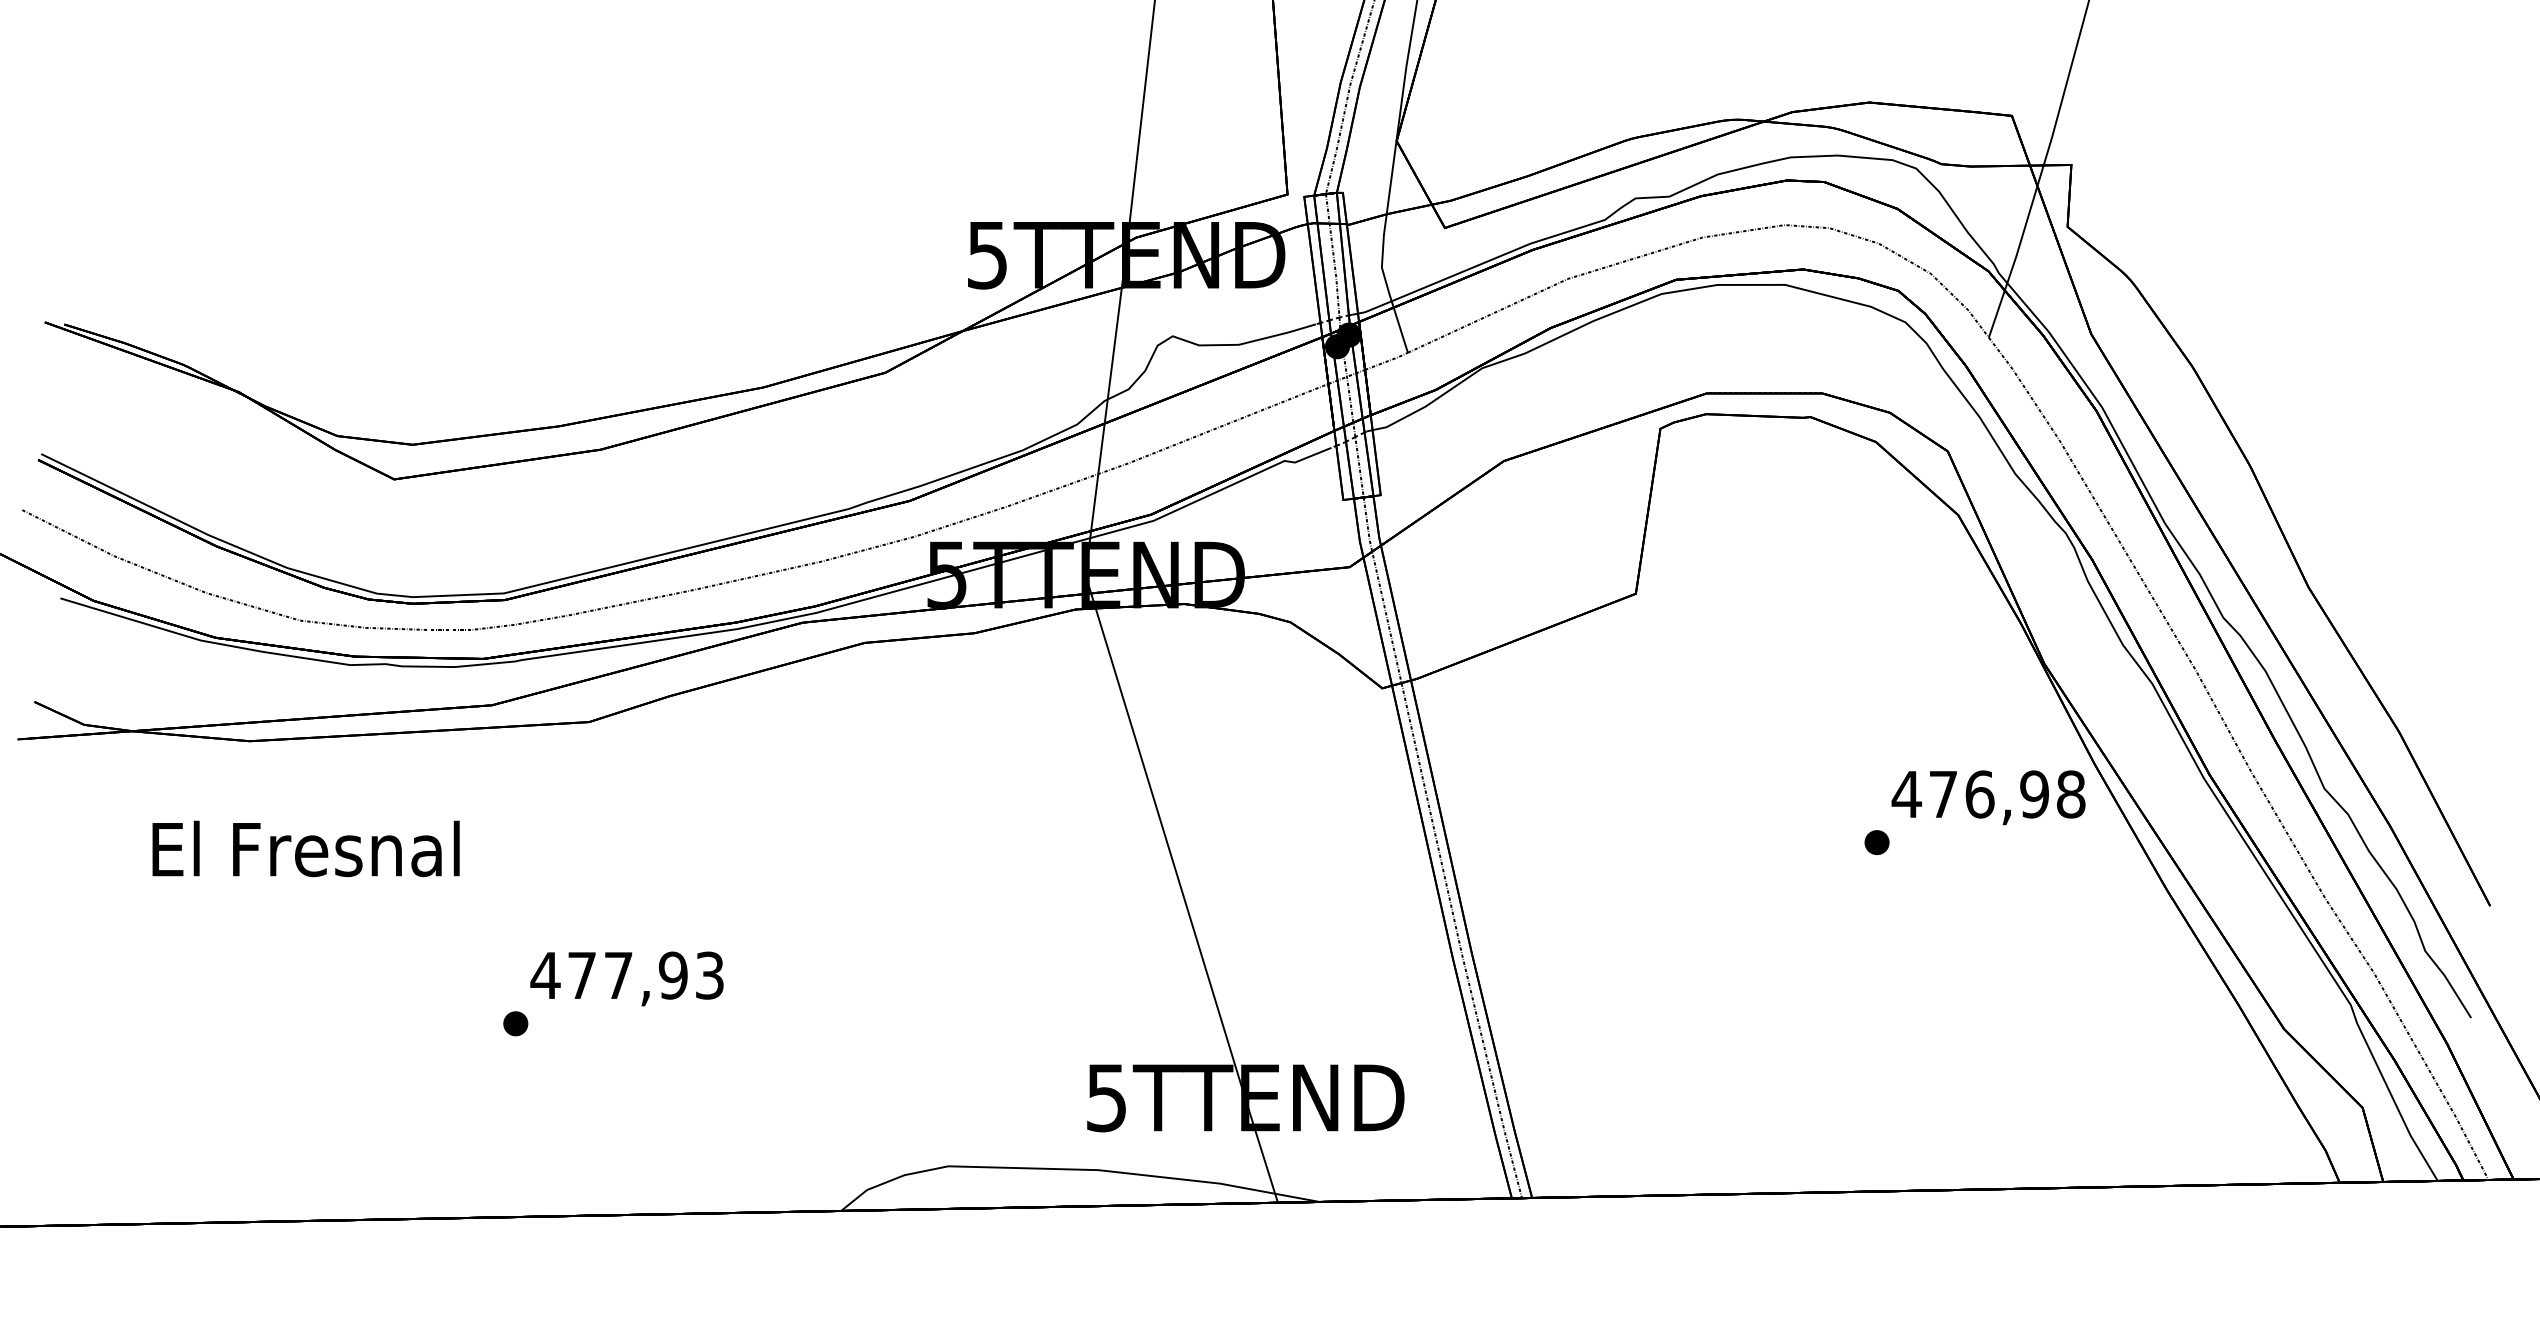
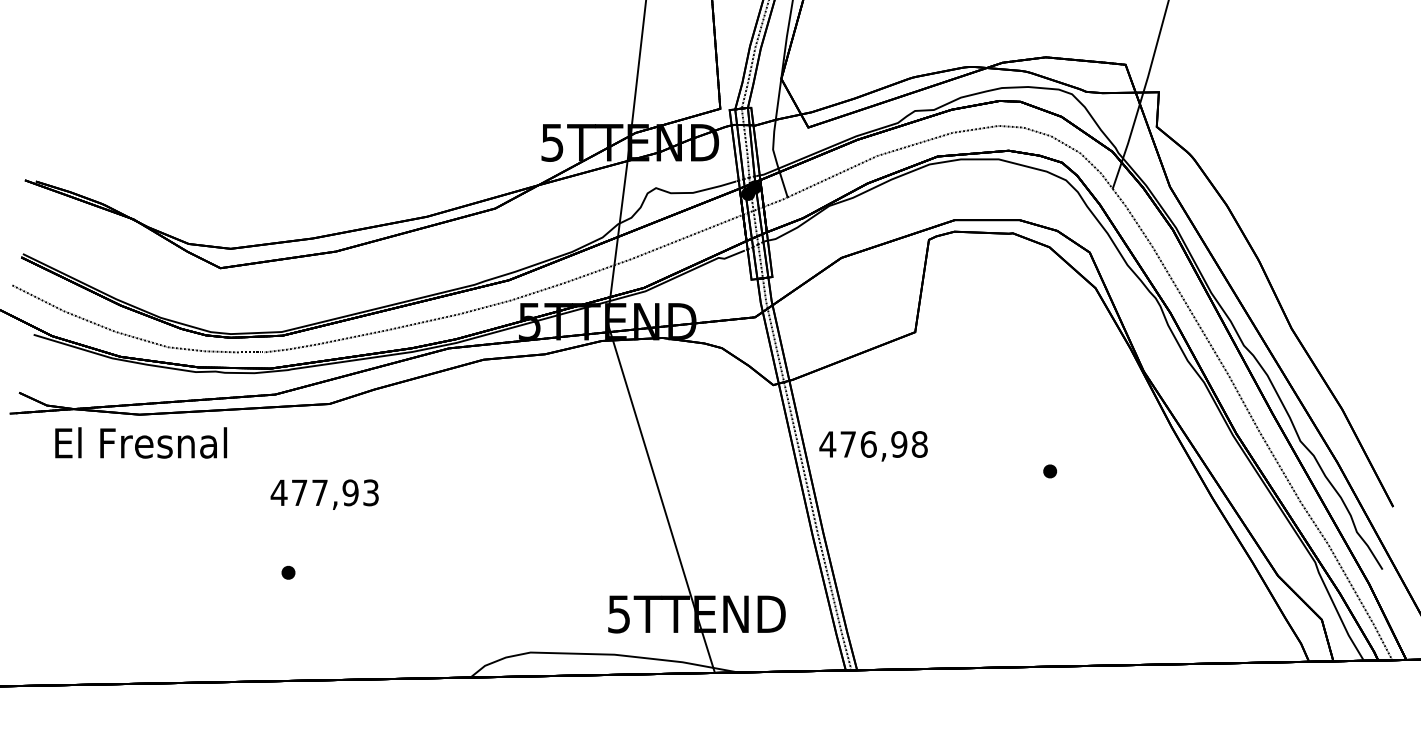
text: (1988, 798) -> (873, 446), moved
text: (304, 848) -> (140, 442), moved
text: (626, 978) -> (324, 494), moved

